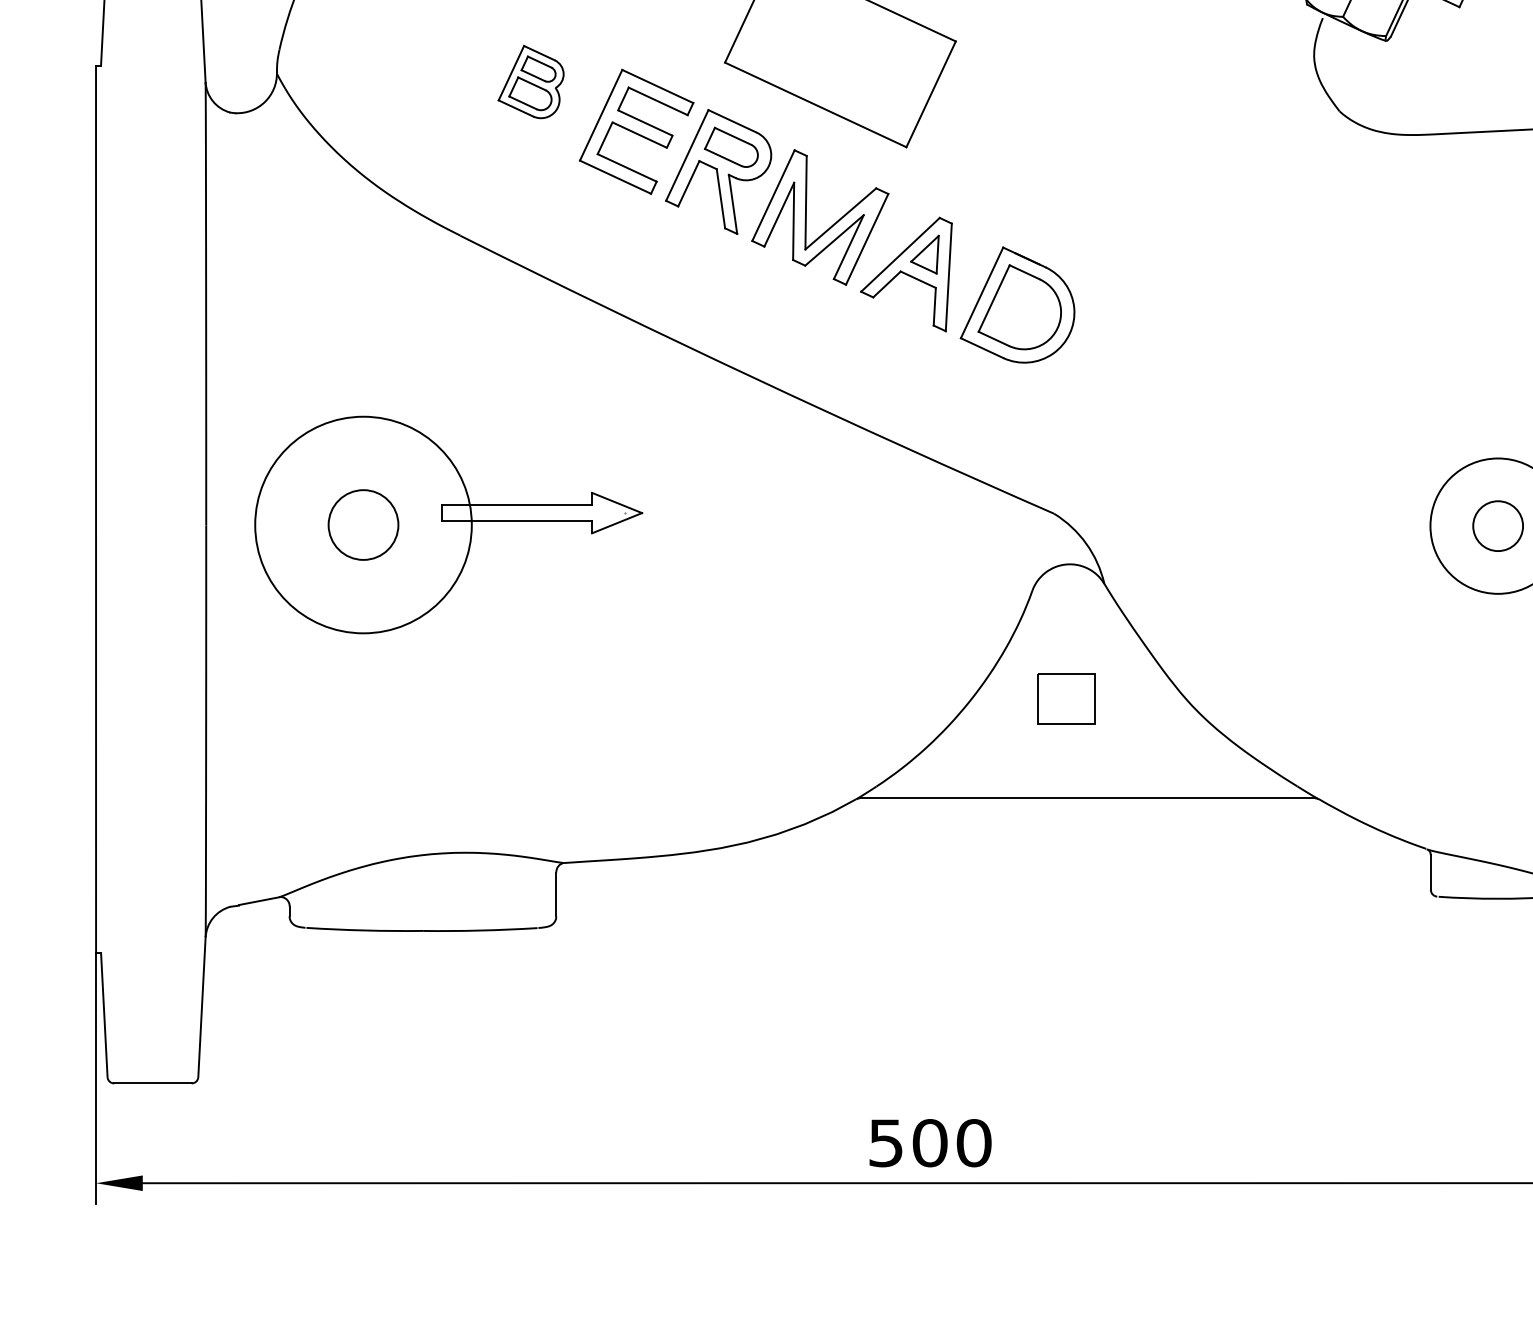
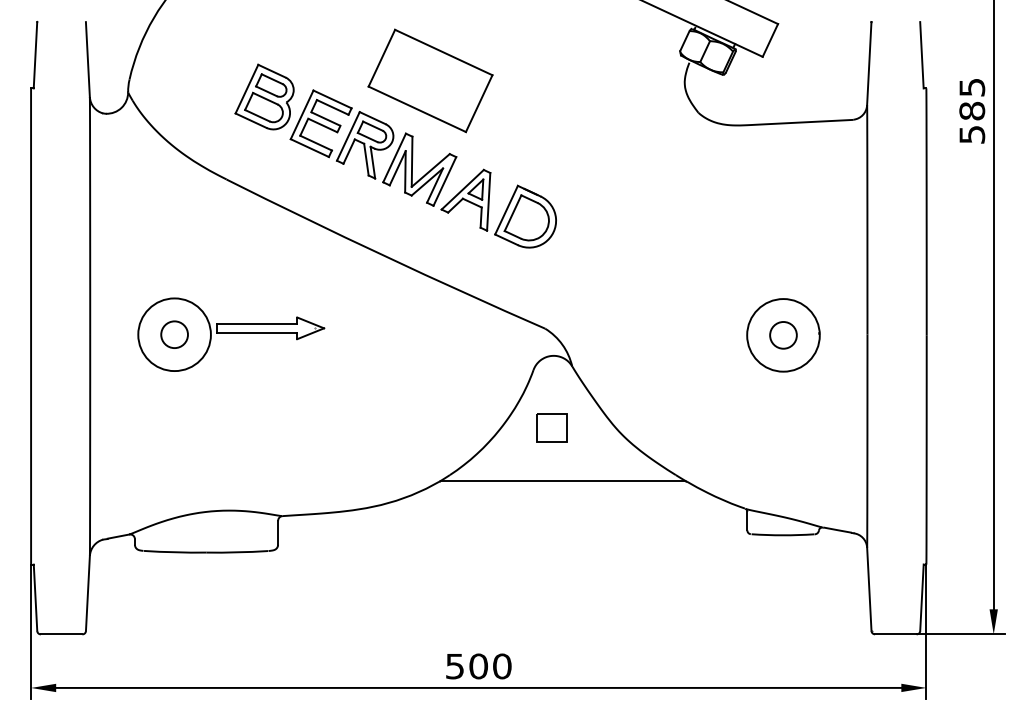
part: (531, 81) -> (264, 96), size x1.67
circle: (363, 524) -> (174, 334), size x0.62
circle: (363, 524) -> (174, 334), size x0.71

